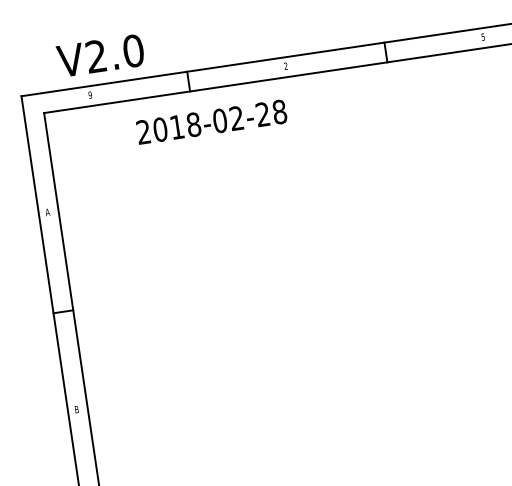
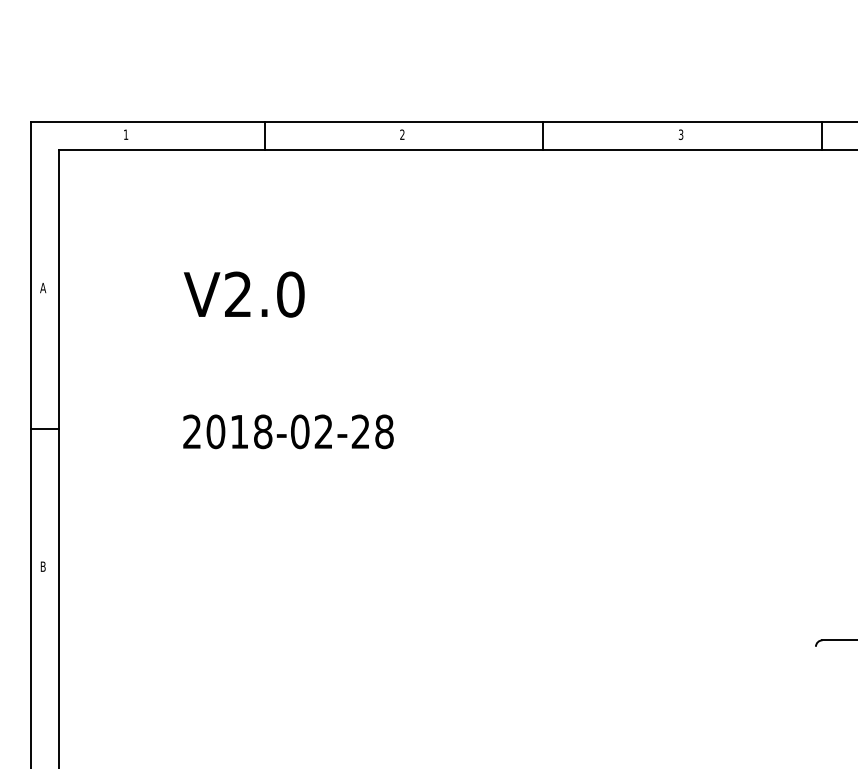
text: (483, 36) -> (681, 133), 5 -> 3
text: (100, 55) -> (244, 294), moved
text: (89, 95) -> (125, 134), 9 -> 1
text: (211, 121) -> (288, 431), moved

